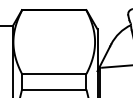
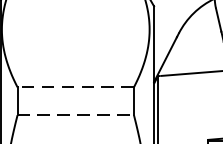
line: (53, 74) -> (74, 88), solid -> dashed
line: (54, 89) -> (76, 115), solid -> dashed

